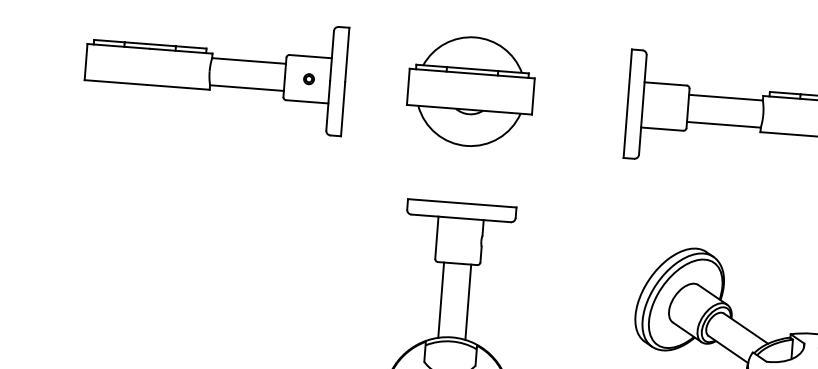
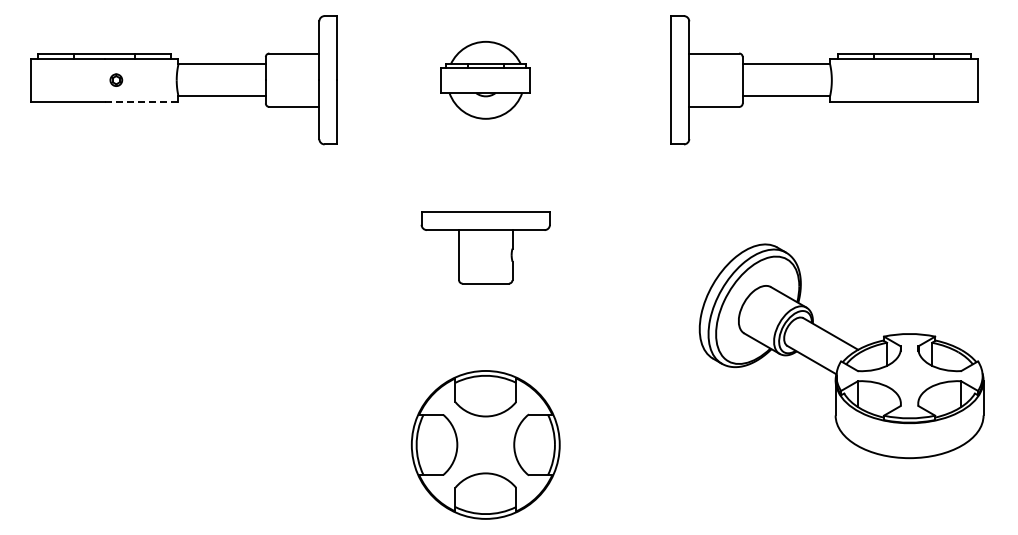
part: (309, 78) -> (116, 79), moved
line: (178, 87) -> (141, 101), solid -> dashed
part: (470, 91) -> (485, 80), size x0.6
line: (441, 299) -> (469, 327), removed
line: (468, 301) -> (501, 327), removed

